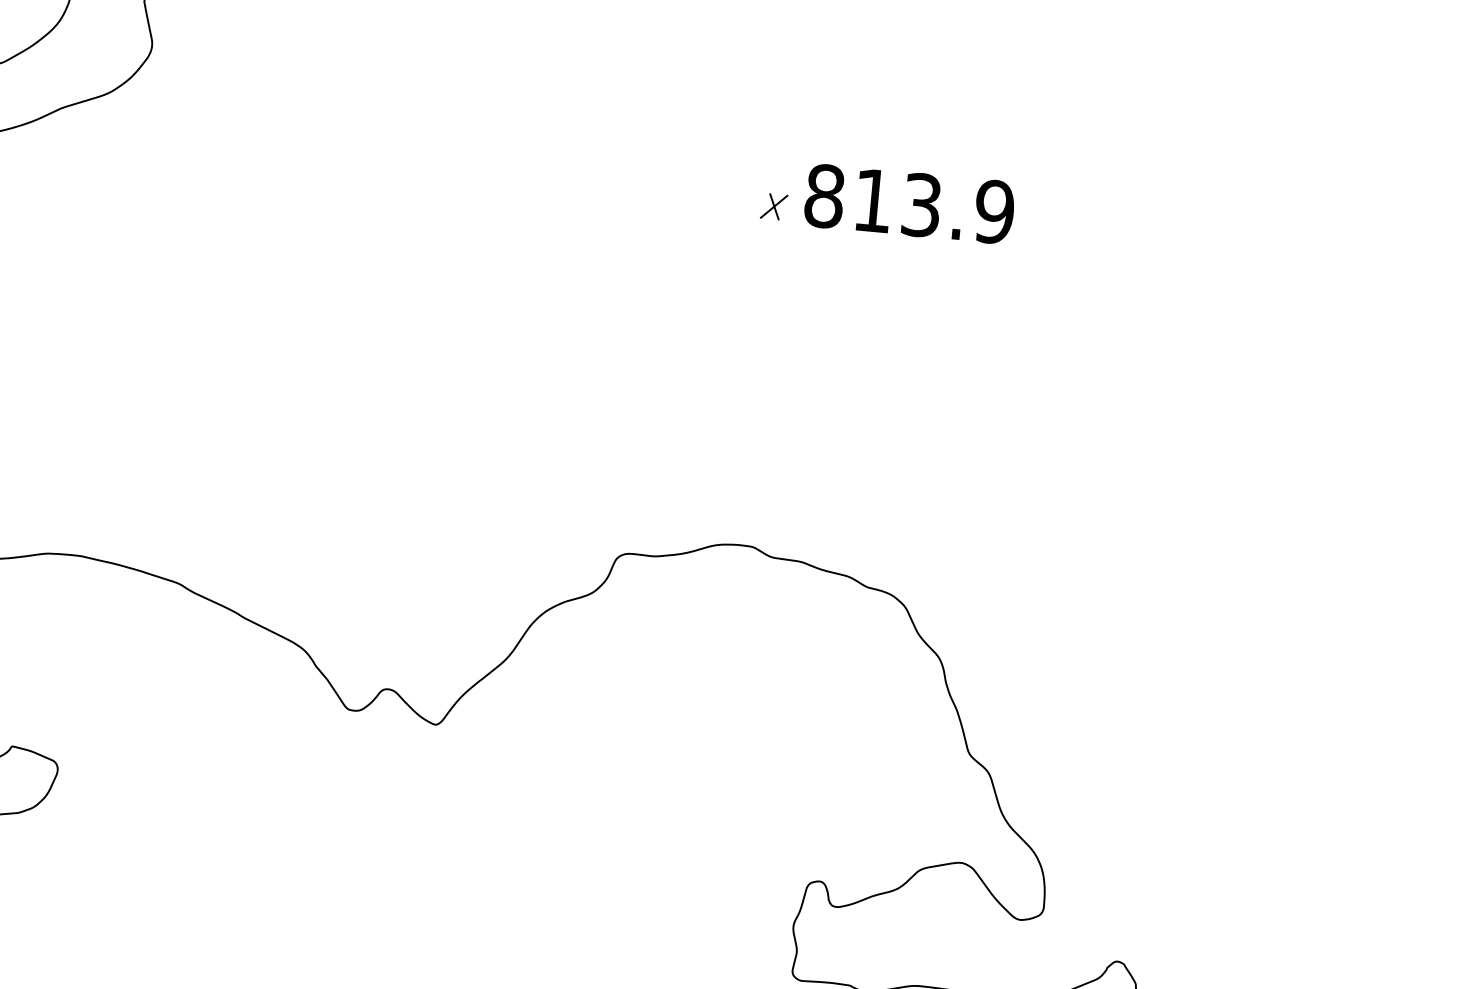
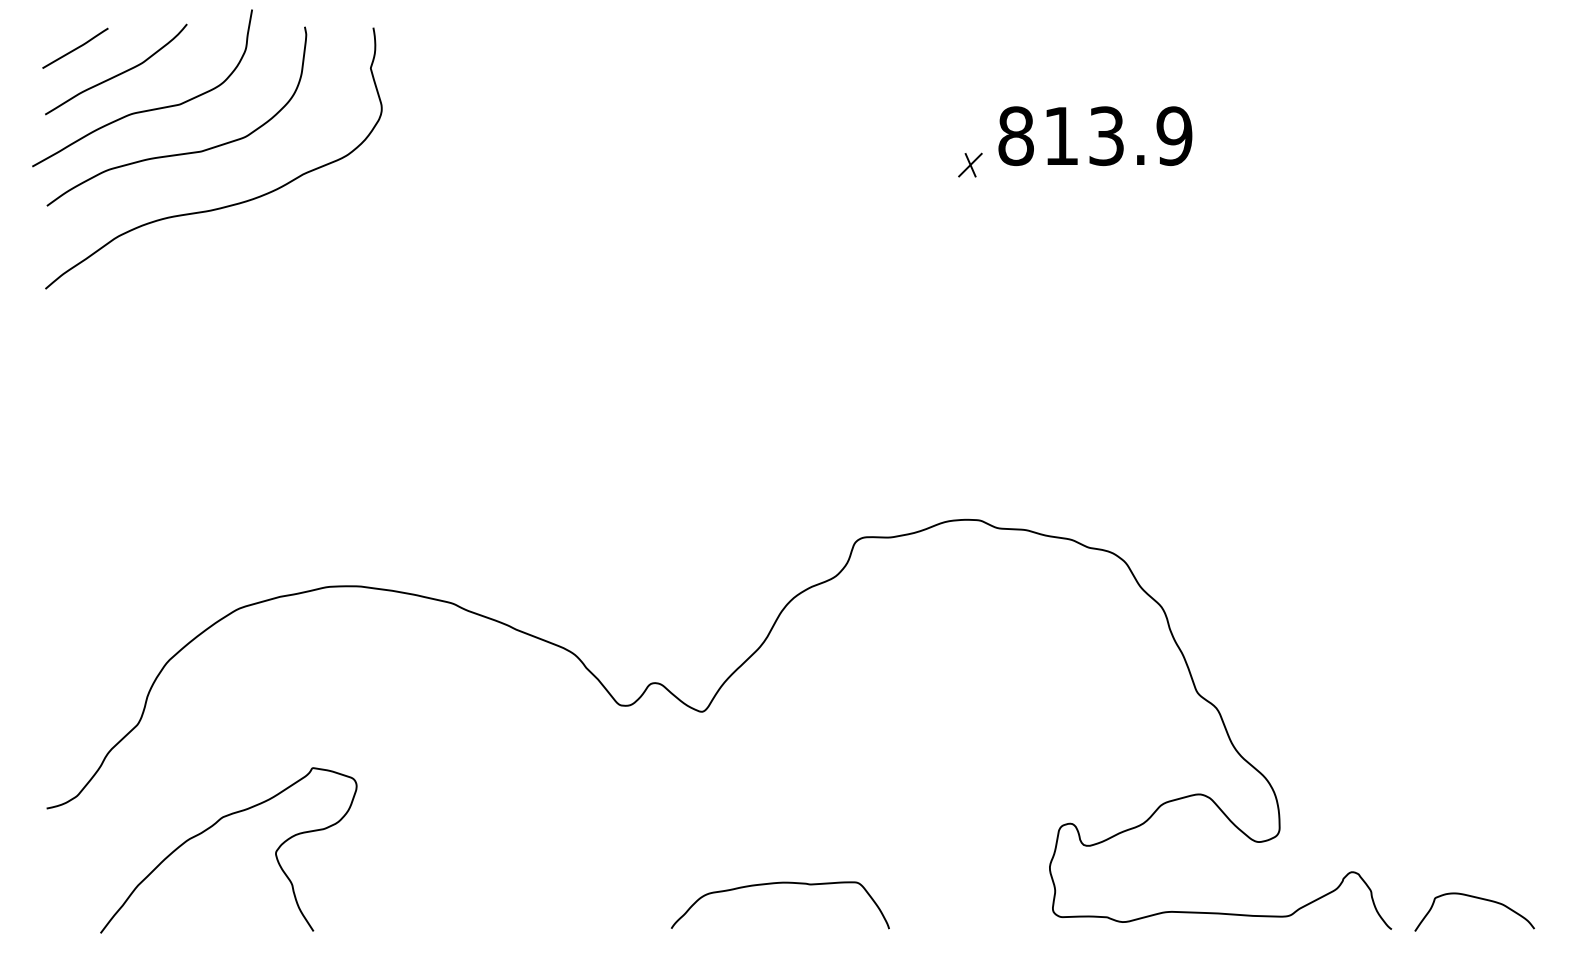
text: (909, 204) -> (1095, 136), moved
part: (774, 206) -> (970, 164), moved
curve: (496, 917) -> (774, 884), added

